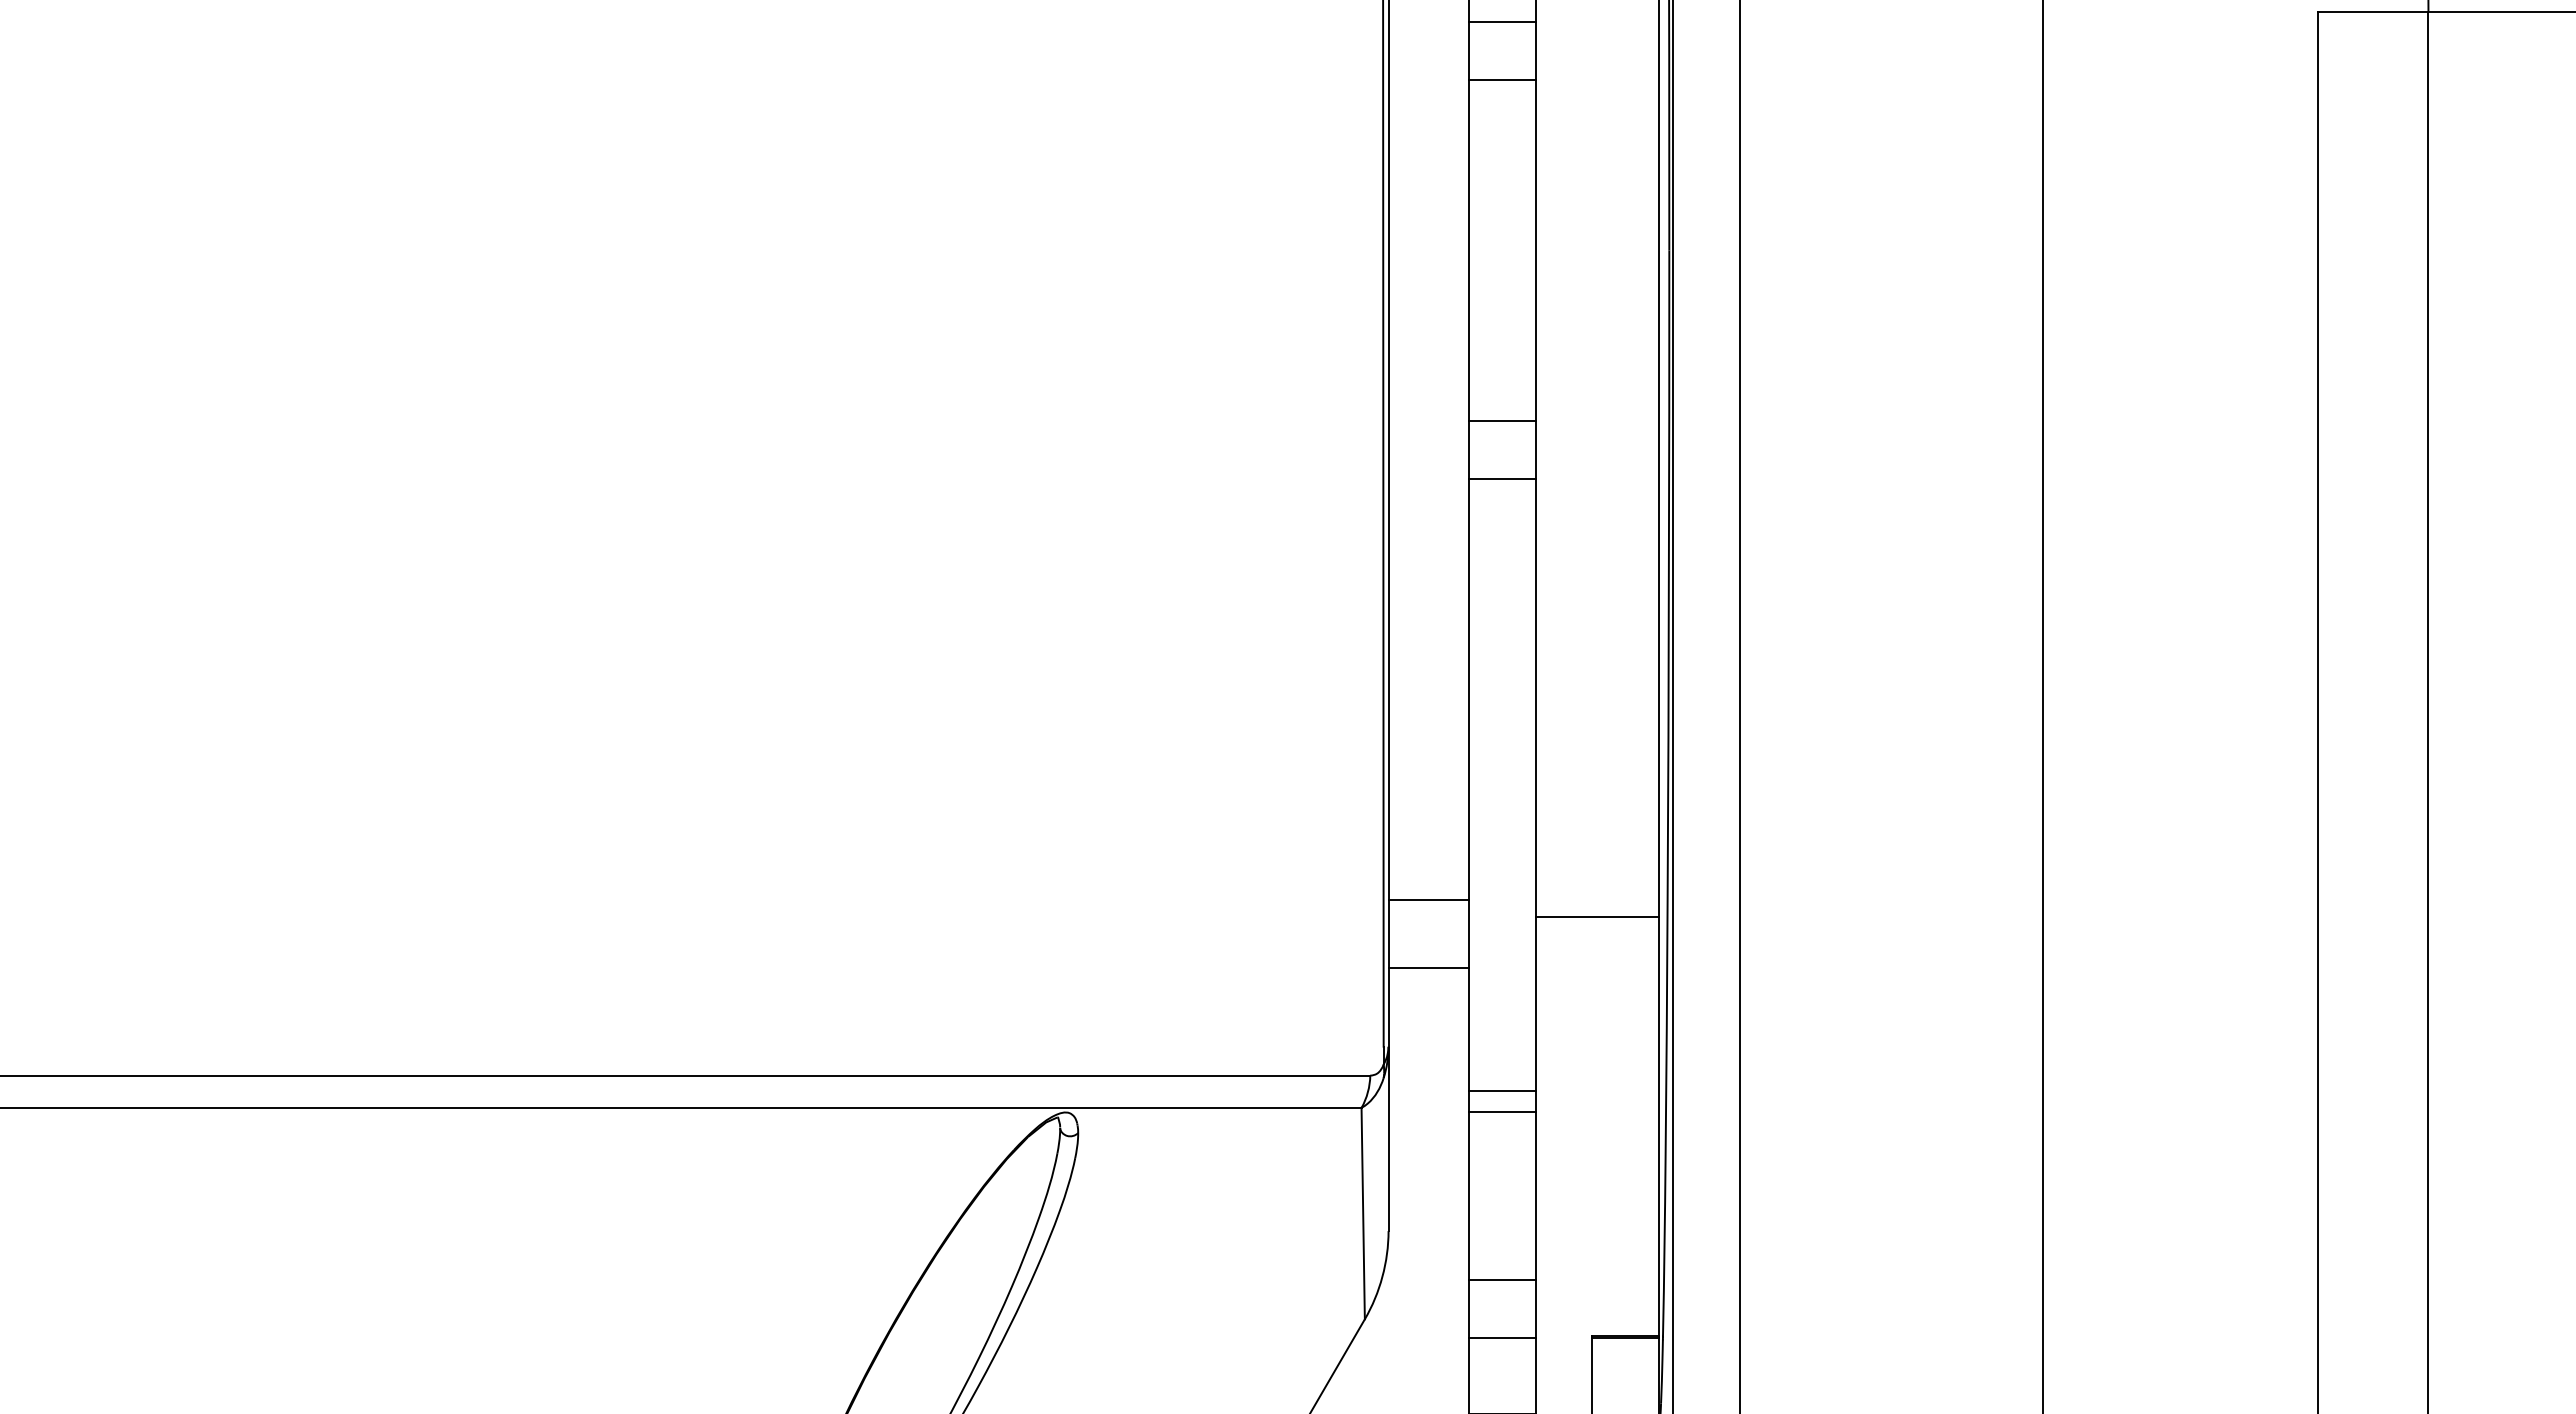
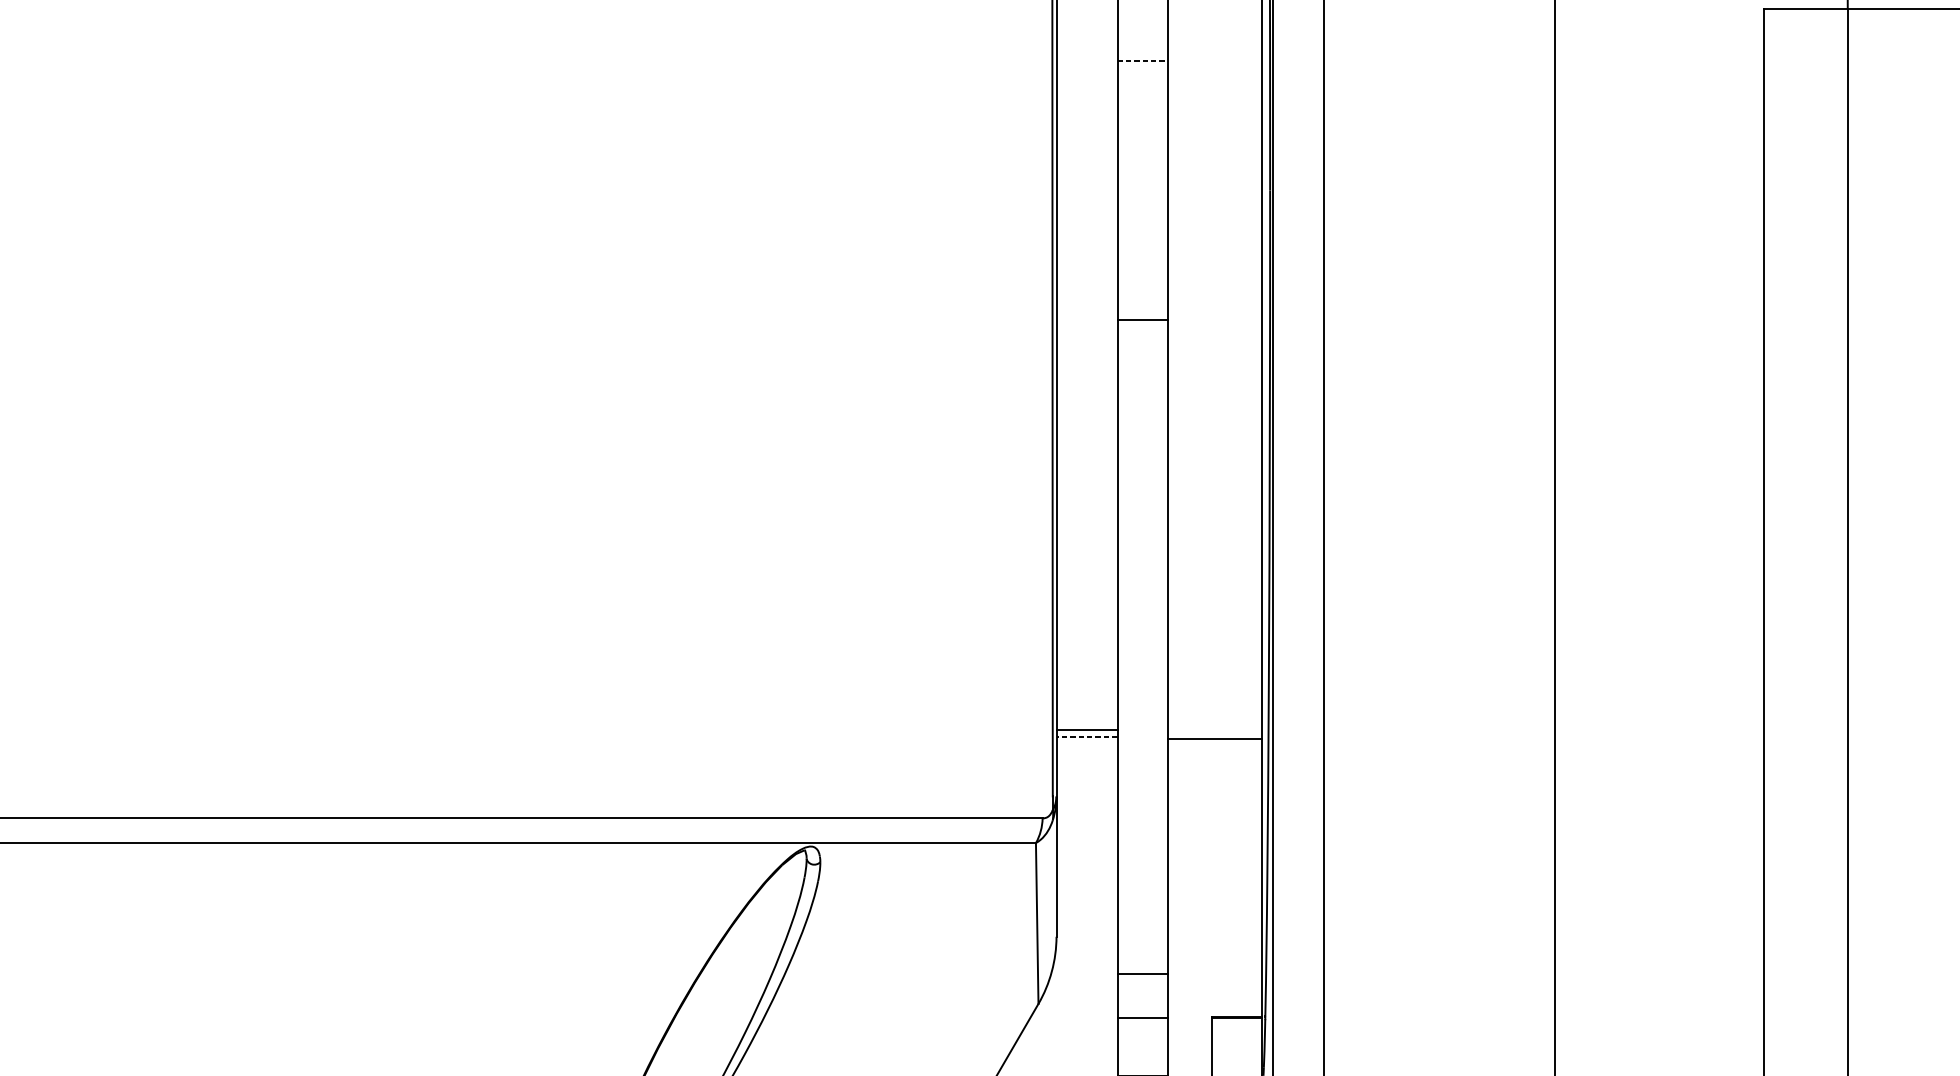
line: (1501, 22) -> (1142, 17), removed
line: (1502, 80) -> (1143, 61), solid -> dashed
line: (1501, 478) -> (1142, 364), removed
line: (1428, 900) -> (1086, 730), moved
line: (1597, 916) -> (1215, 739), moved
line: (1428, 968) -> (1086, 736), solid -> dashed
line: (1501, 1091) -> (1142, 830), removed
line: (1501, 1112) -> (1142, 846), removed

